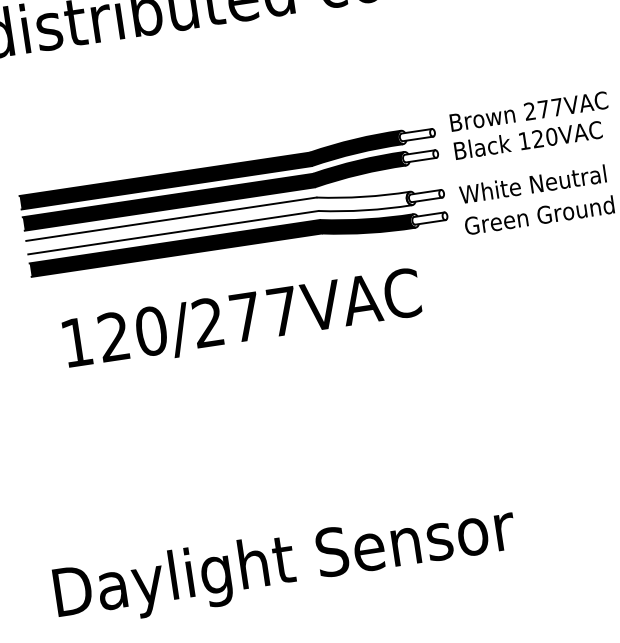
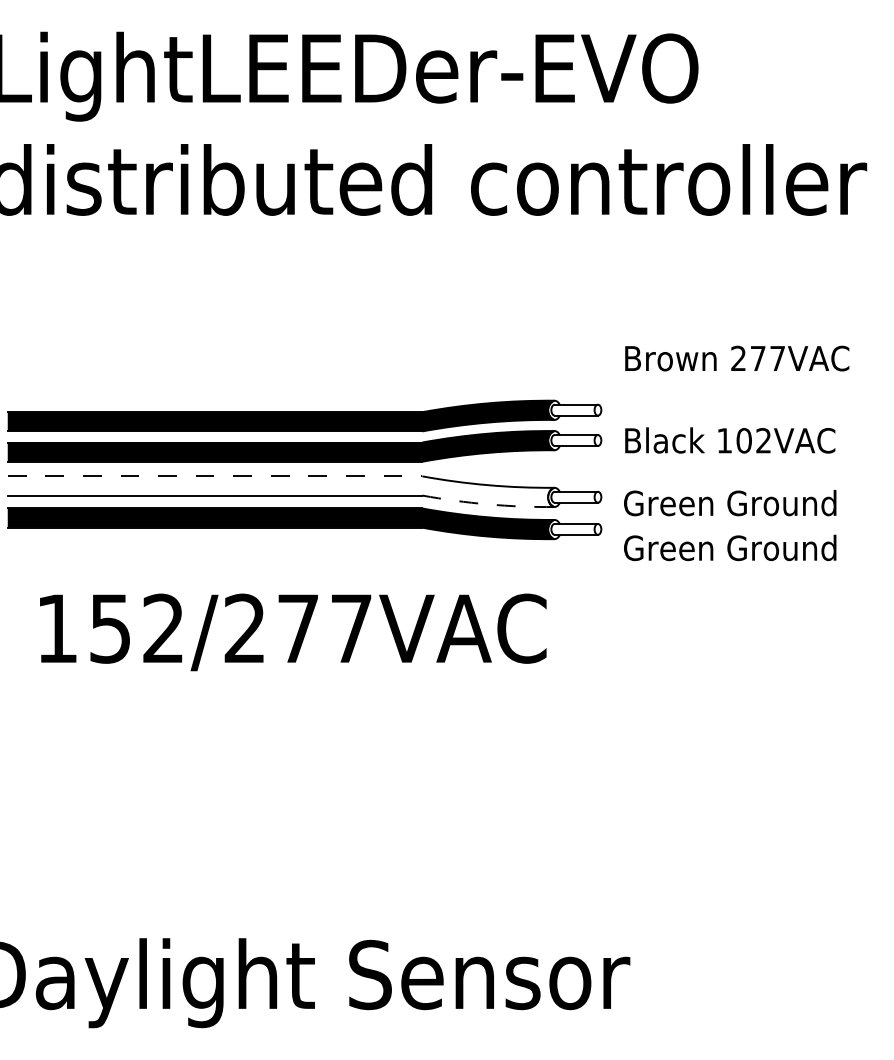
text: (529, 111) -> (737, 358), moved
text: (544, 137) -> (753, 440), 120VAC -> 102VAC
text: (534, 184) -> (729, 503), White Neutral -> Green Ground
arc: (365, 210) -> (488, 504), solid -> dashed
line: (171, 219) -> (215, 476), solid -> dashed
text: (133, 333) -> (137, 628), 120/277VAC -> 152/277VAC

